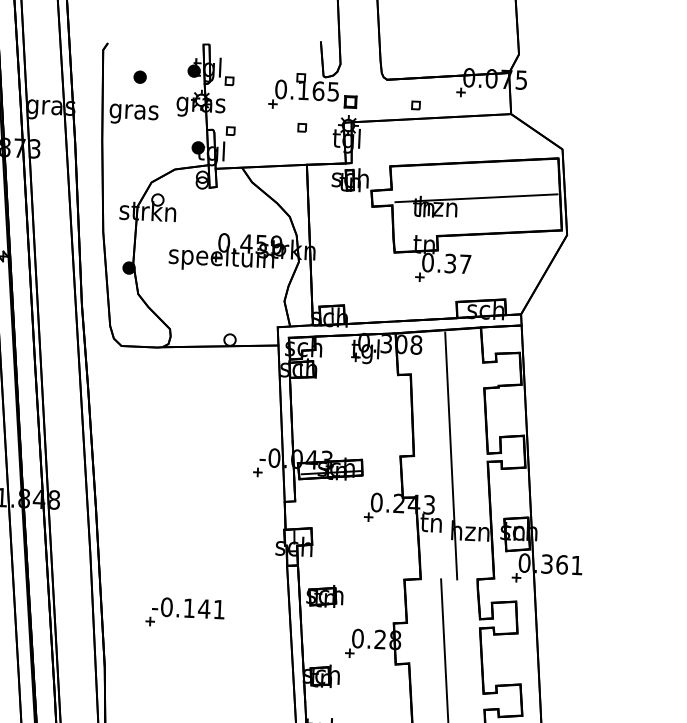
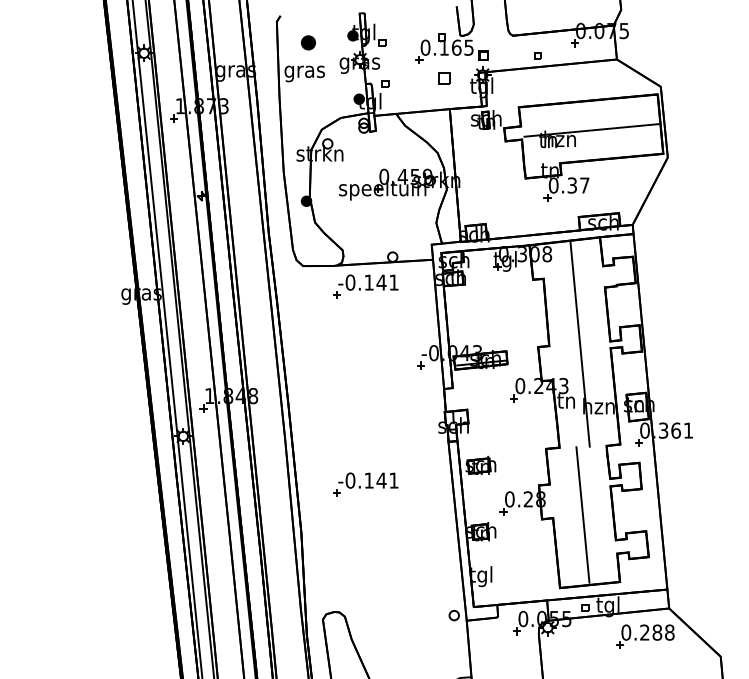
part: (140, 76) -> (308, 42), size x1.4
part: (302, 127) -> (444, 78), size x1.6
part: (195, 374) -> (365, 286), added

